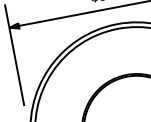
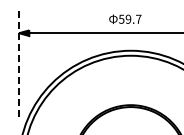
line: (15, 55) -> (19, 62), solid -> dashed

